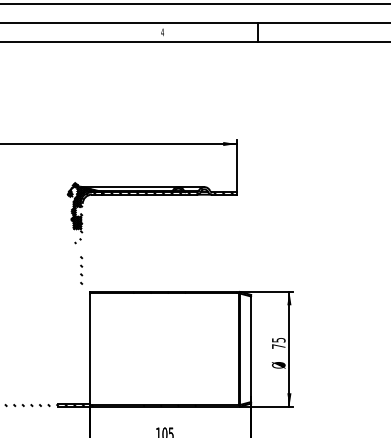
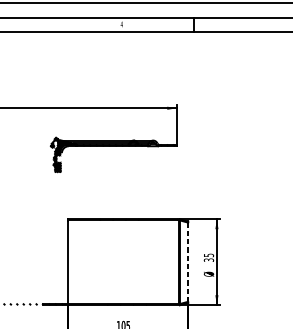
hatch: (84, 242) -> (63, 182), removed
text: (278, 346) -> (208, 260), 75 -> 35
line: (251, 349) -> (188, 262), solid -> dashed

